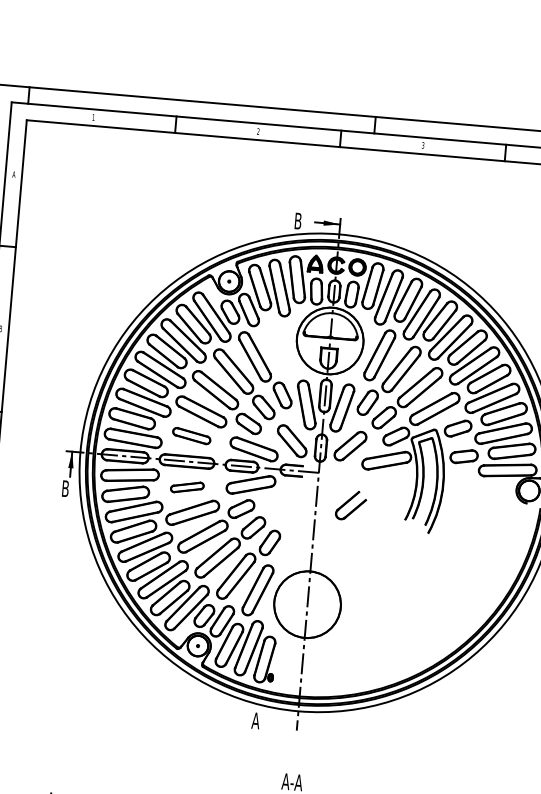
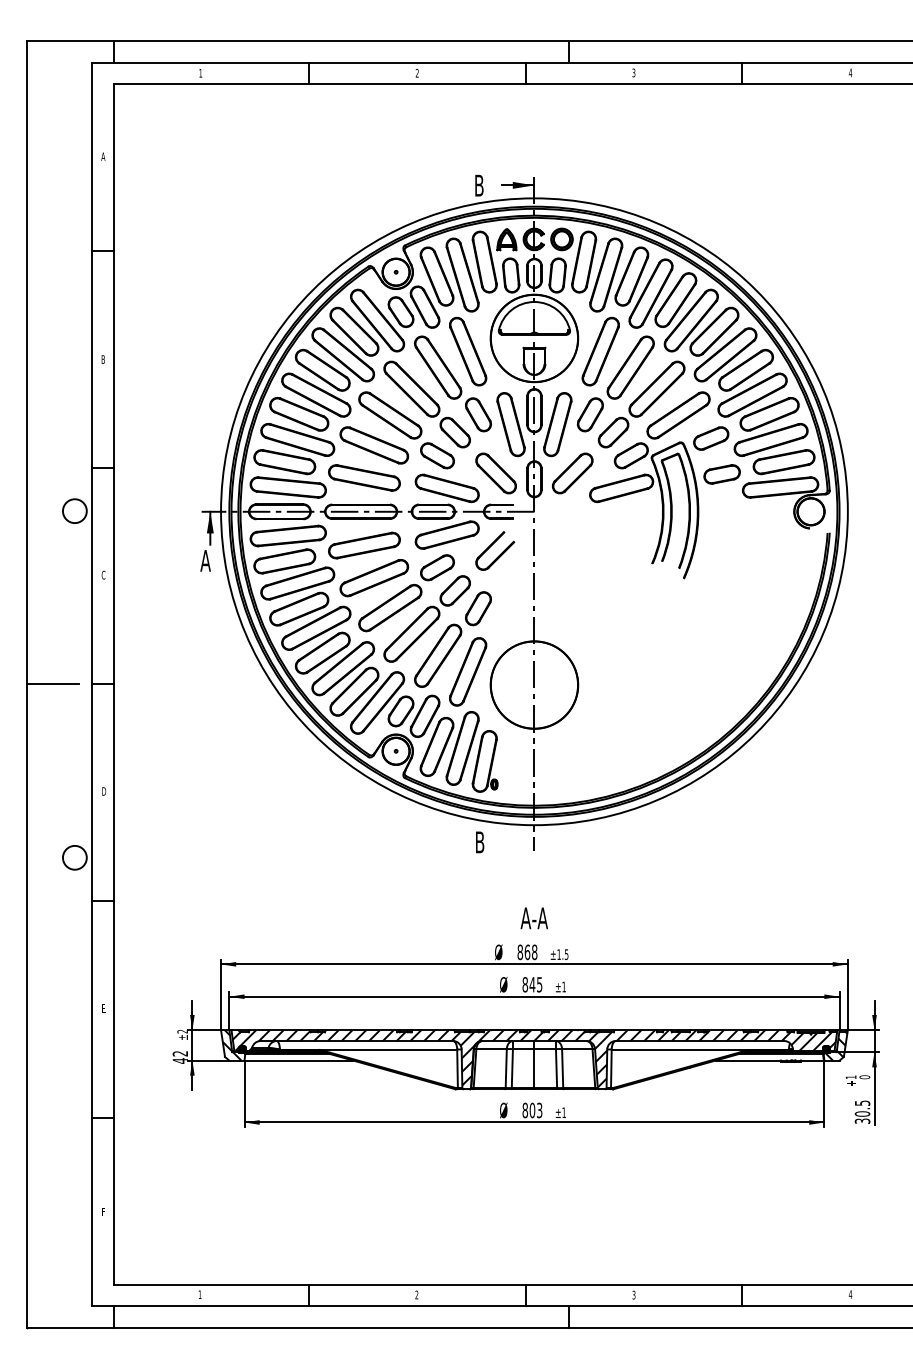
part: (279, 346) -> (468, 351), added
part: (191, 435) -> (364, 477), size x1.43
part: (187, 487) -> (364, 545), size x1.67
text: (65, 488) -> (205, 560), B -> A
part: (351, 505) -> (495, 550), moved
text: (255, 720) -> (479, 842), A -> B

